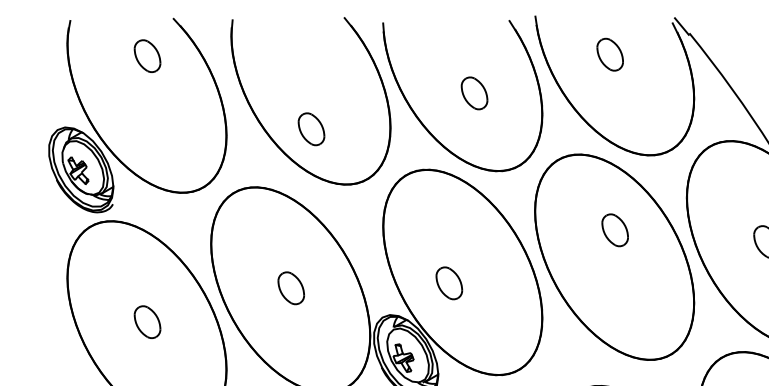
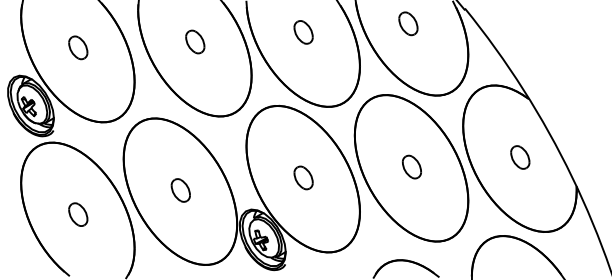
part: (147, 55) -> (78, 47), moved
part: (474, 93) -> (303, 32), moved
part: (311, 128) -> (195, 41), moved
part: (614, 229) -> (411, 166), moved
part: (449, 282) -> (303, 177), moved

